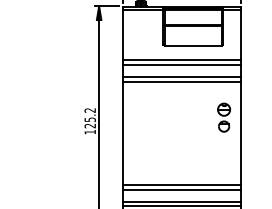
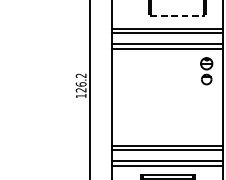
line: (193, 46) -> (178, 15), solid -> dashed
part: (224, 117) -> (207, 71), moved
text: (89, 119) -> (80, 84), 125.2 -> 126.2

